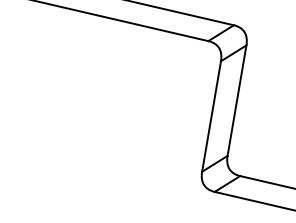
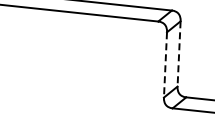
line: (237, 99) -> (179, 53), solid -> dashed
line: (211, 115) -> (165, 64), solid -> dashed

